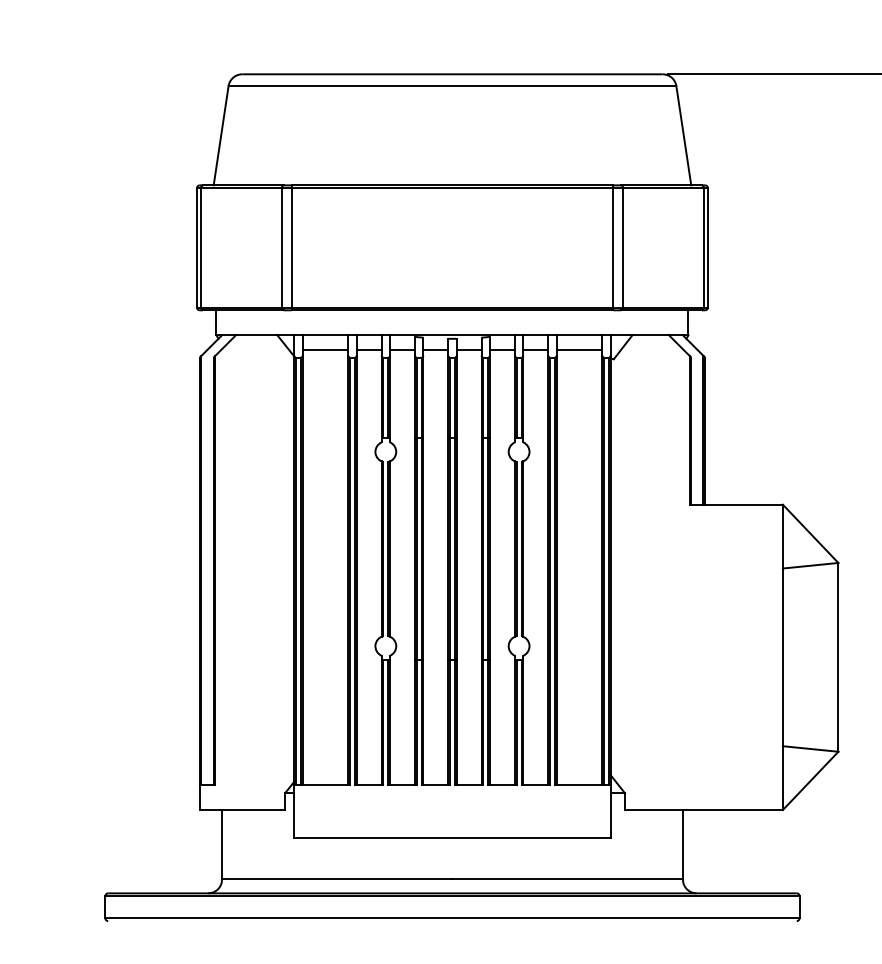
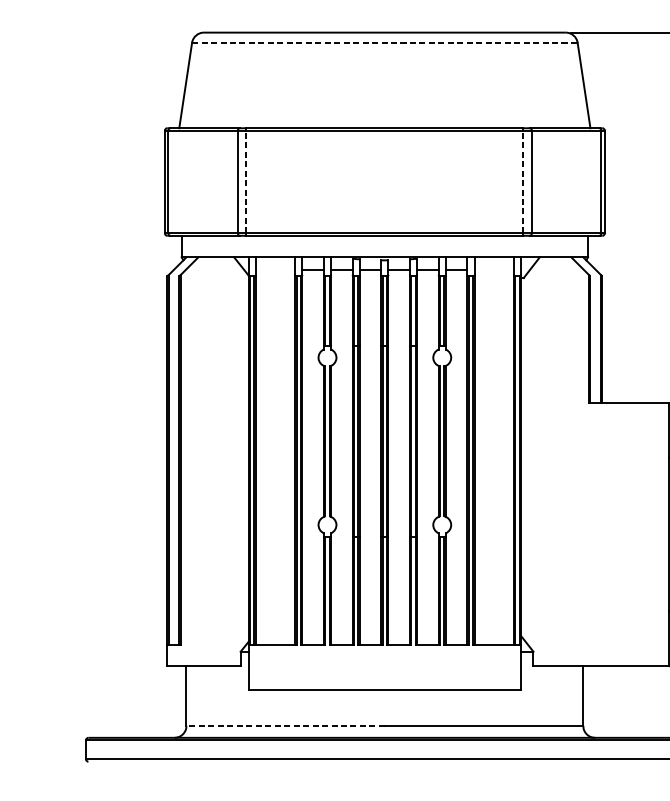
line: (452, 86) -> (384, 43), solid -> dashed
line: (291, 247) -> (246, 181), solid -> dashed
line: (613, 247) -> (523, 181), solid -> dashed
line: (325, 349) -> (275, 269), removed
line: (579, 349) -> (494, 269), removed
line: (336, 879) -> (285, 725), solid -> dashed

